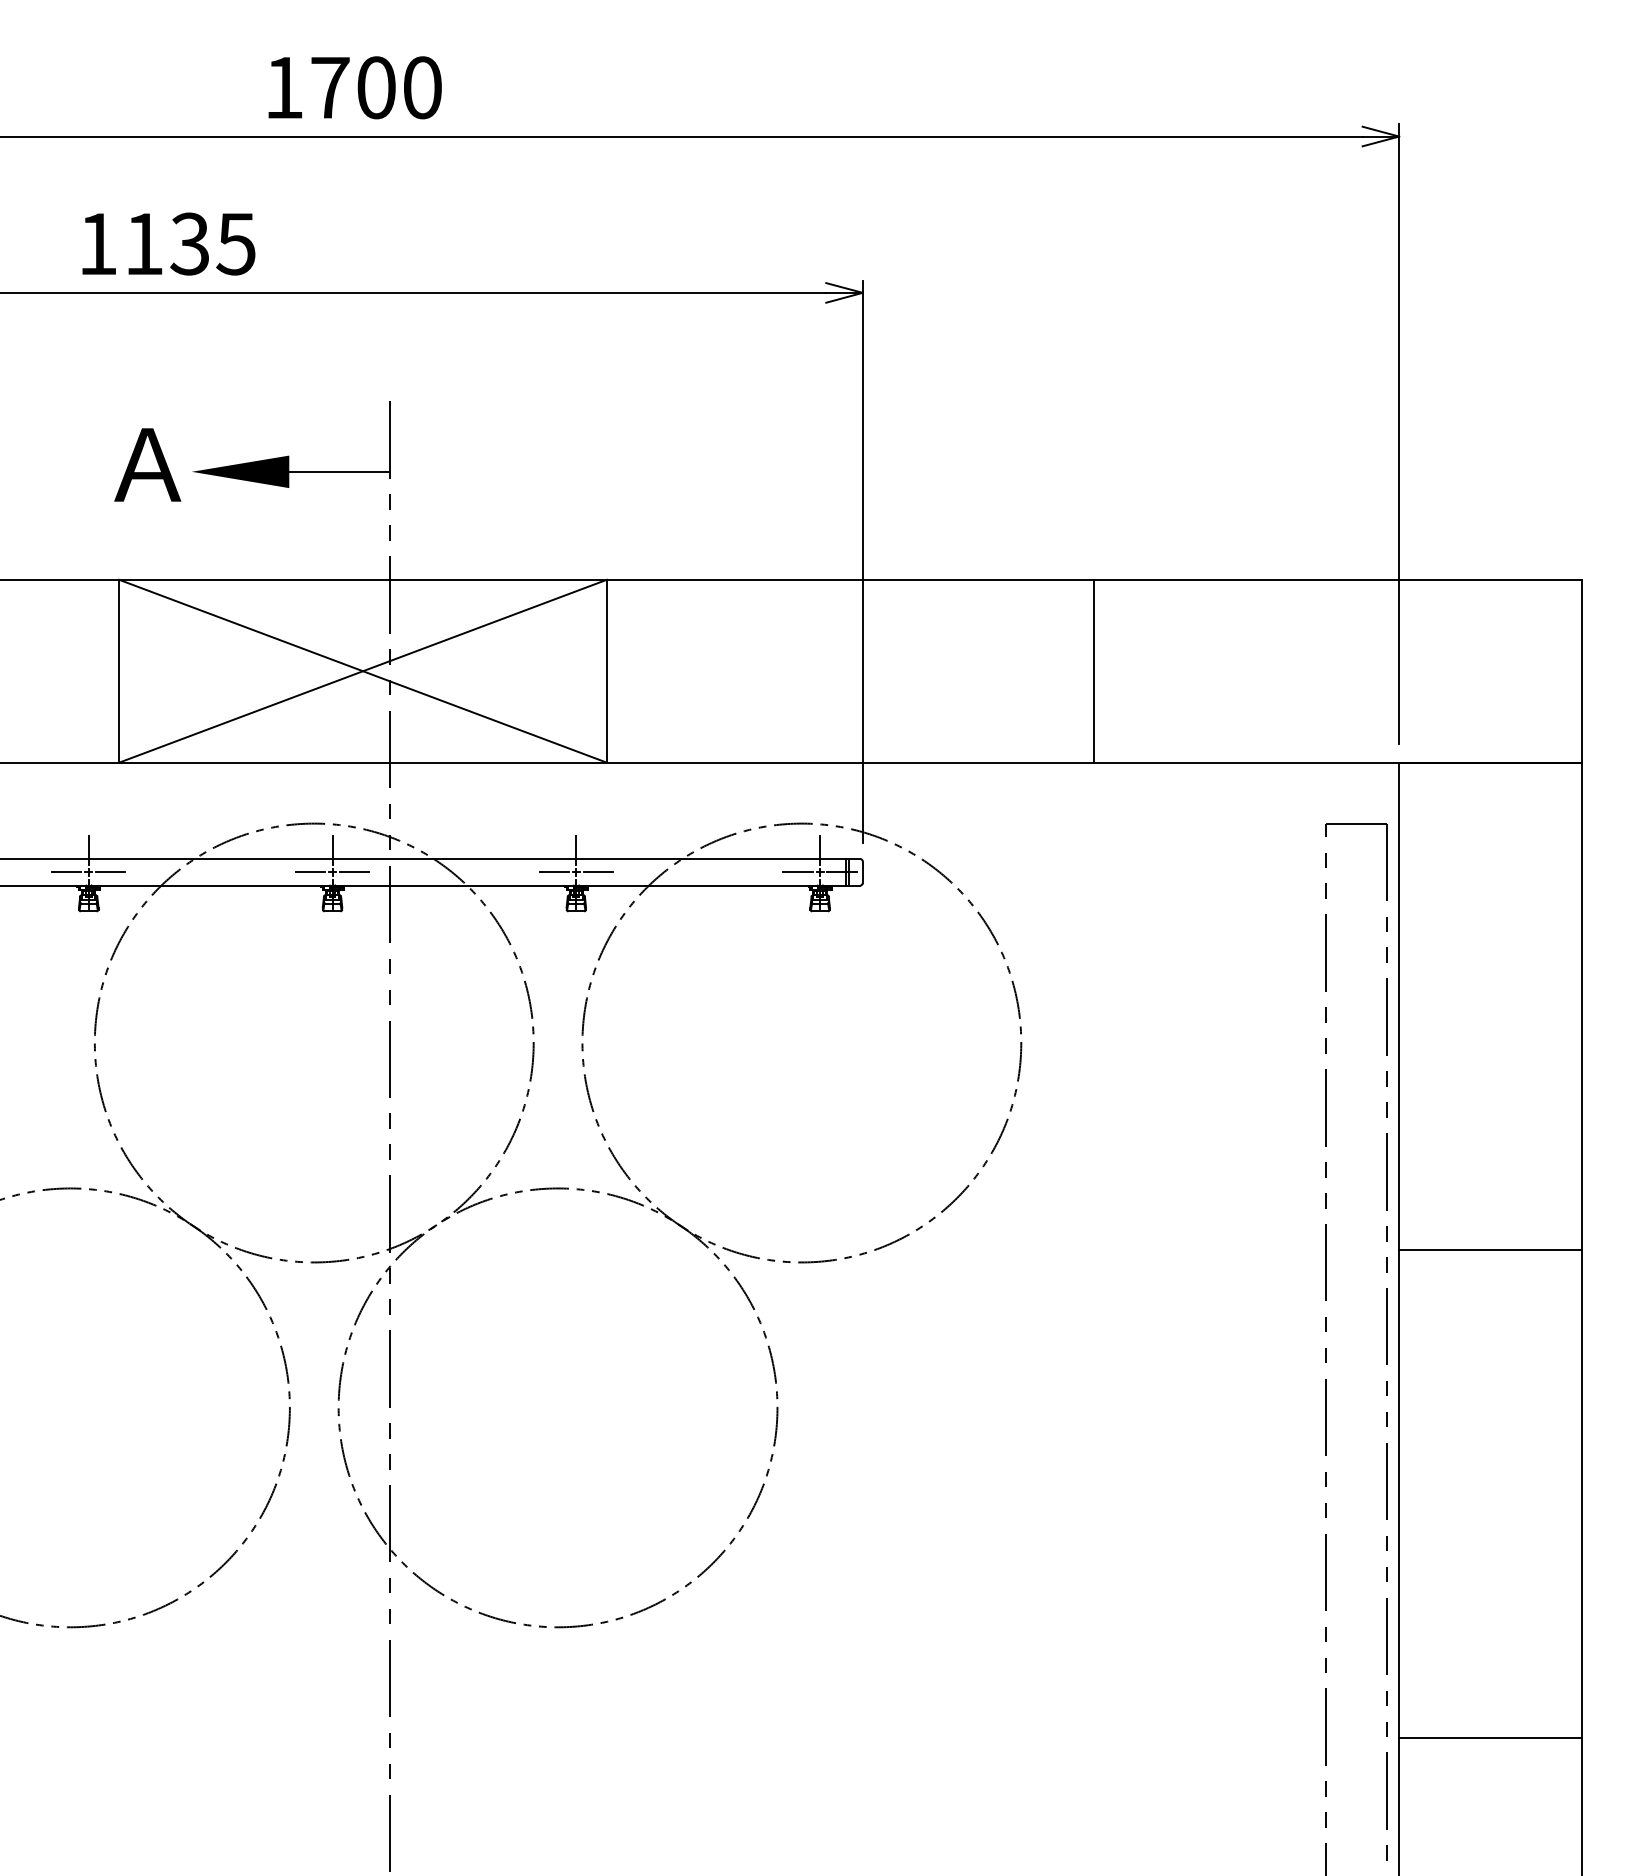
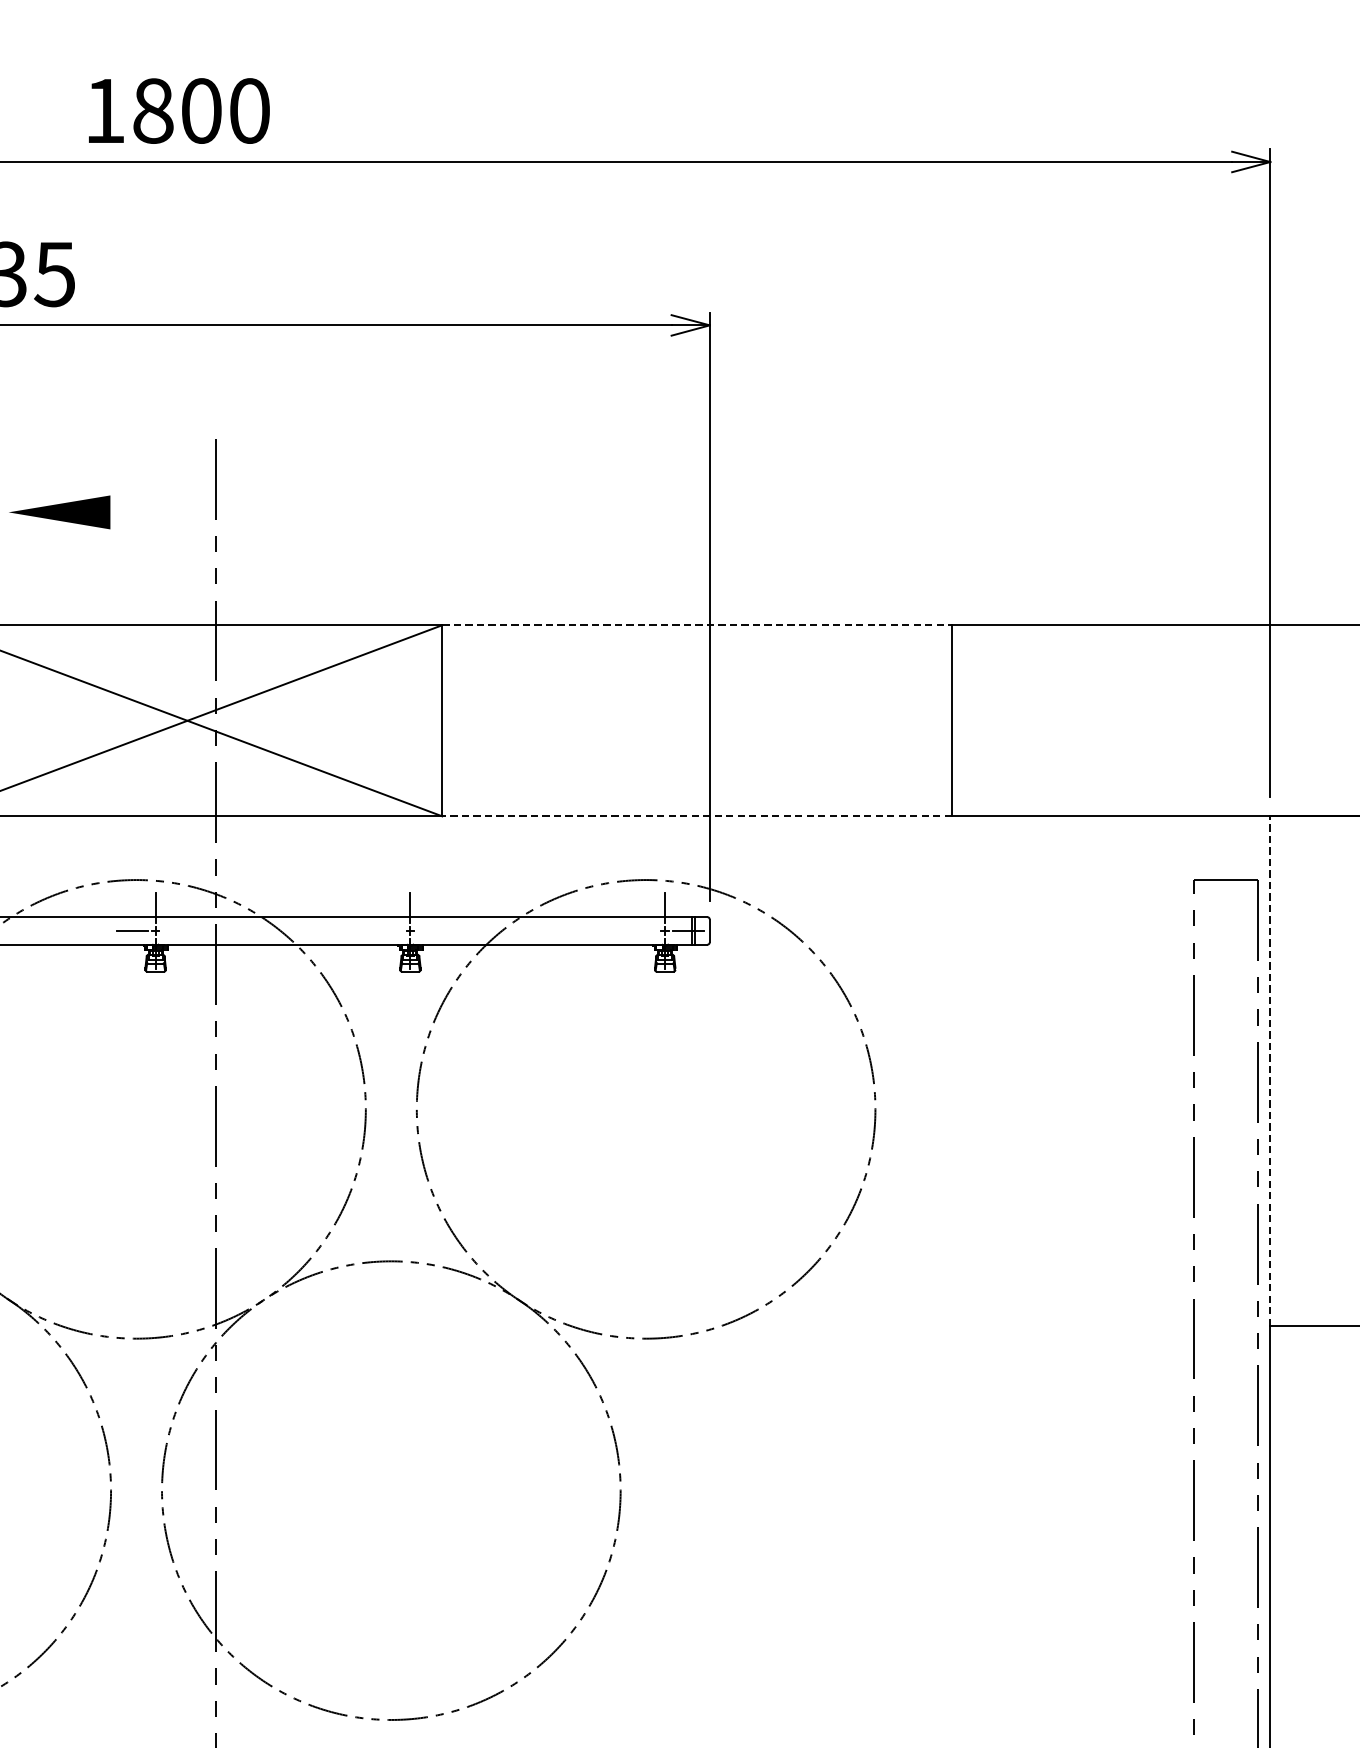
text: (330, 87) -> (153, 110), 1700 -> 1800
line: (339, 471) -> (162, 512), removed
line: (850, 579) -> (696, 624), solid -> dashed
line: (850, 762) -> (696, 816), solid -> dashed
line: (354, 872) -> (178, 931), removed
line: (554, 872) -> (387, 931), removed
line: (598, 872) -> (433, 931), removed
line: (797, 872) -> (641, 931), removed
line: (1399, 1006) -> (1270, 1071), solid -> dashed

